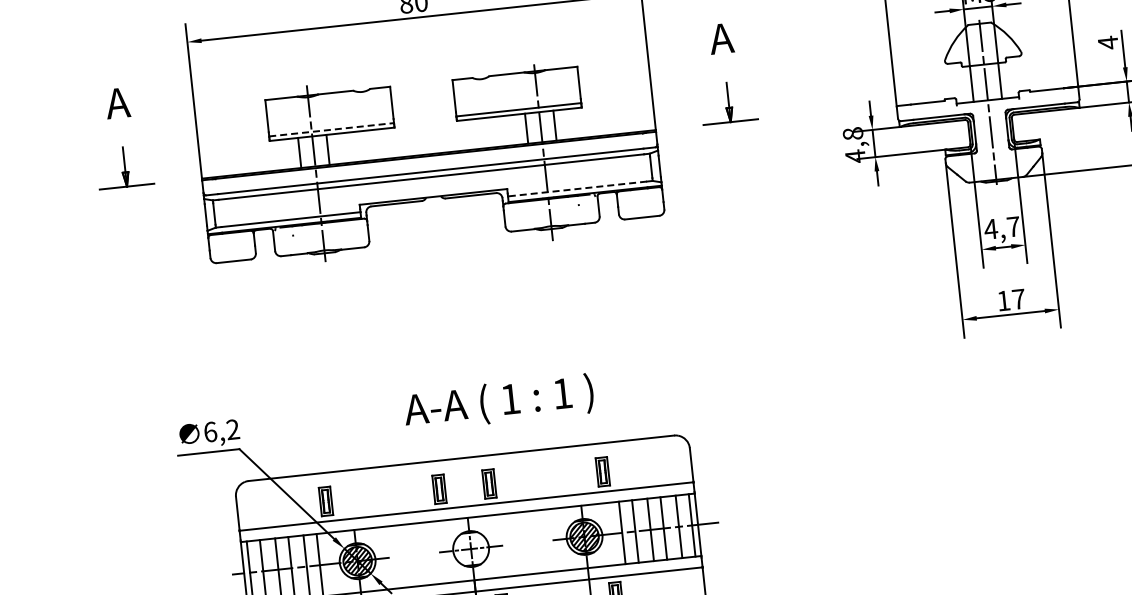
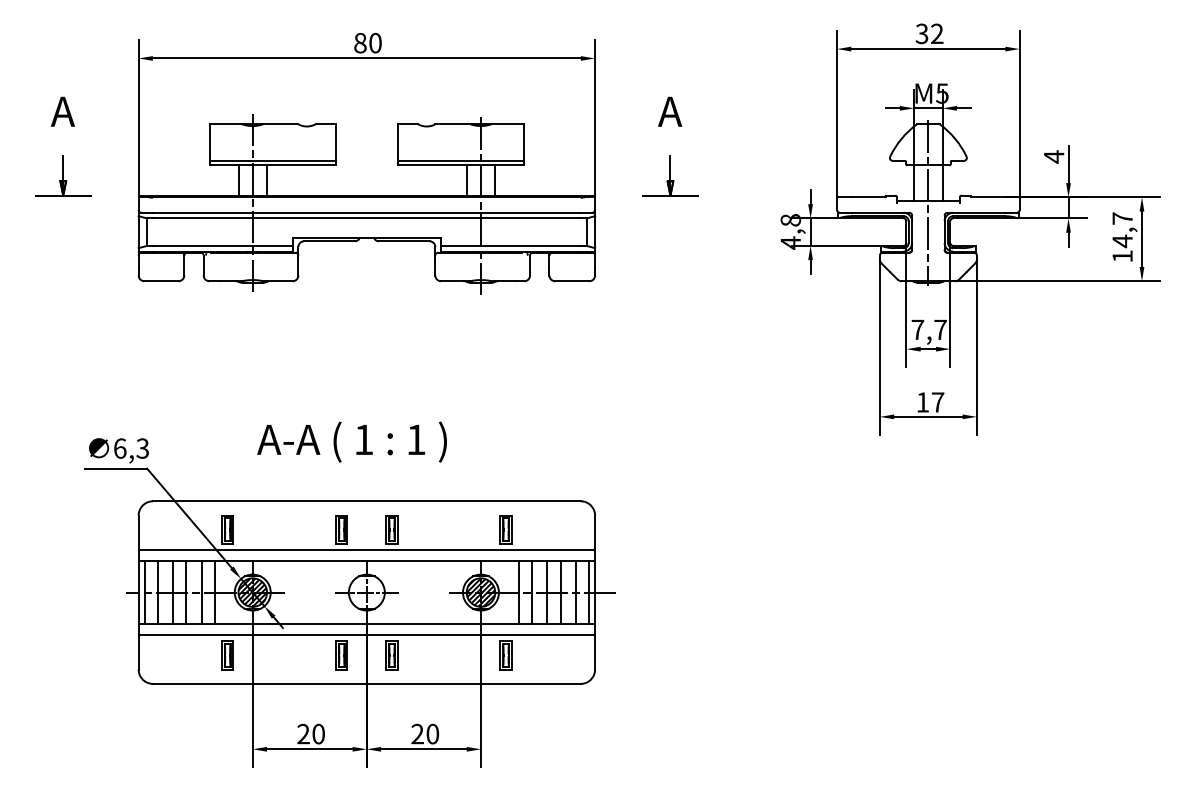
line: (331, 129) -> (272, 160), dashed -> solid
line: (577, 188) -> (510, 245), dashed -> solid
text: (990, 228) -> (917, 329), 4,7 -> 7,7
text: (498, 402) -> (351, 441), moved
text: (232, 429) -> (142, 448), 6,2 -> 6,3

